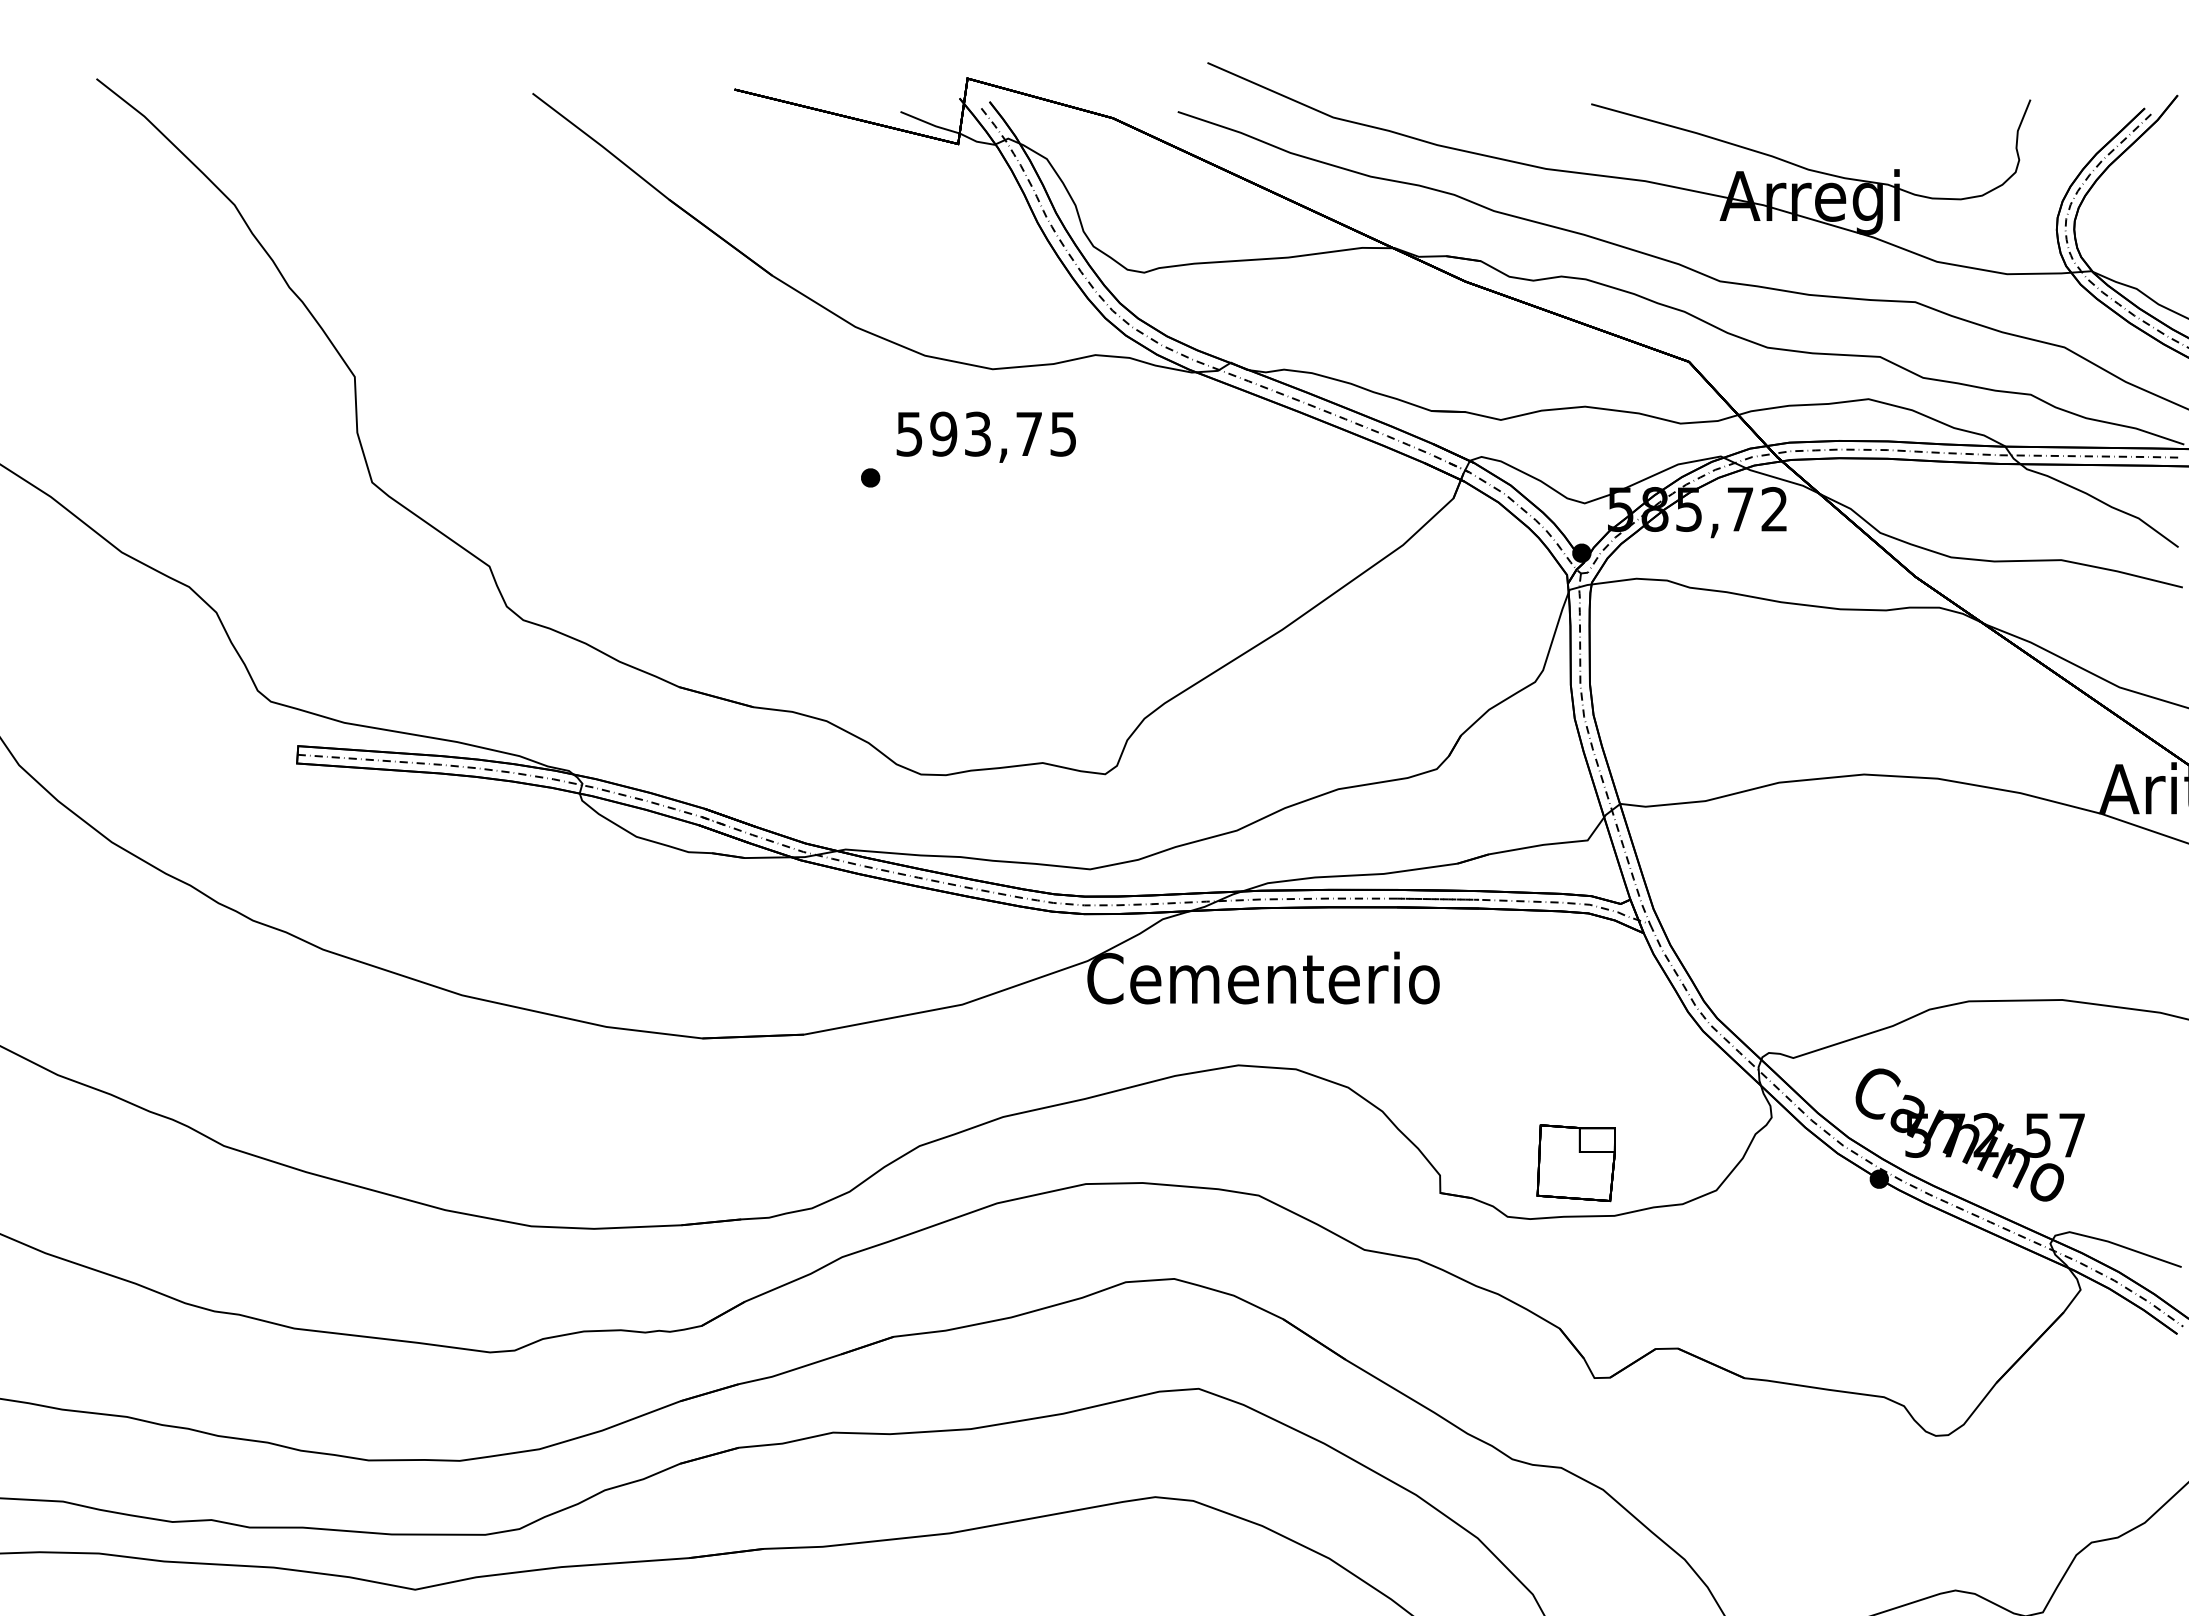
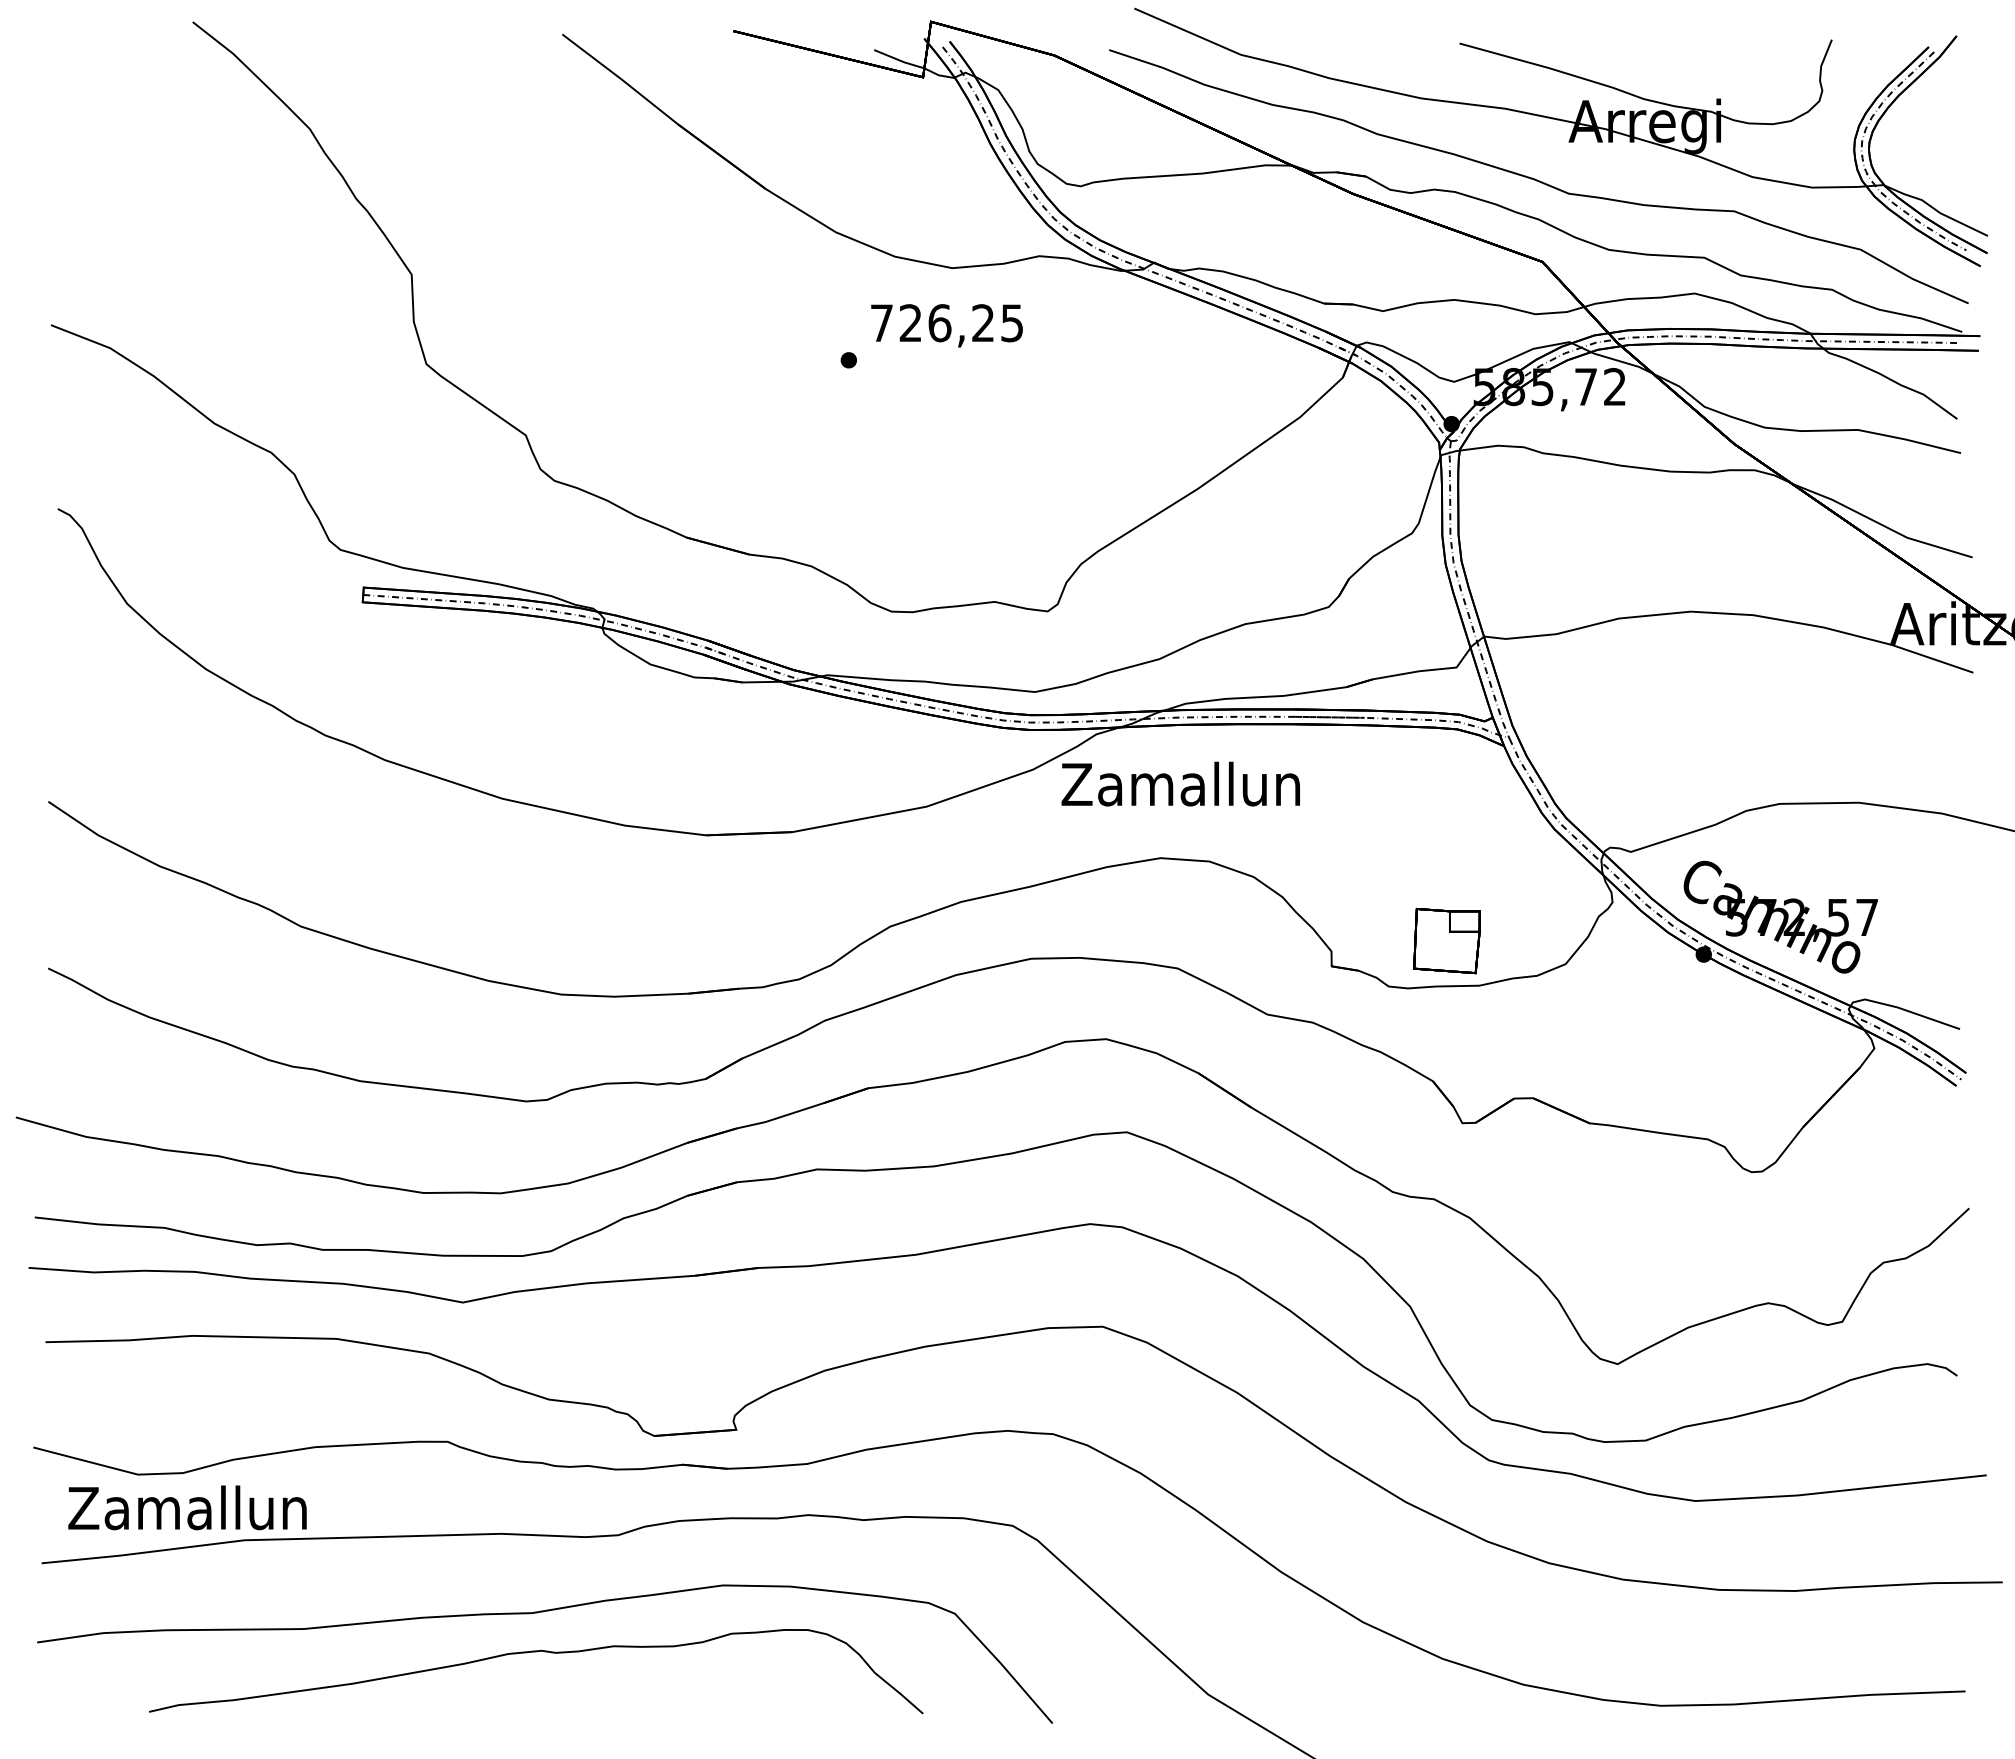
text: (969, 434) -> (932, 323), 593,75 -> 726,25
text: (1263, 977) -> (1181, 783), Cementerio -> Zamallun

